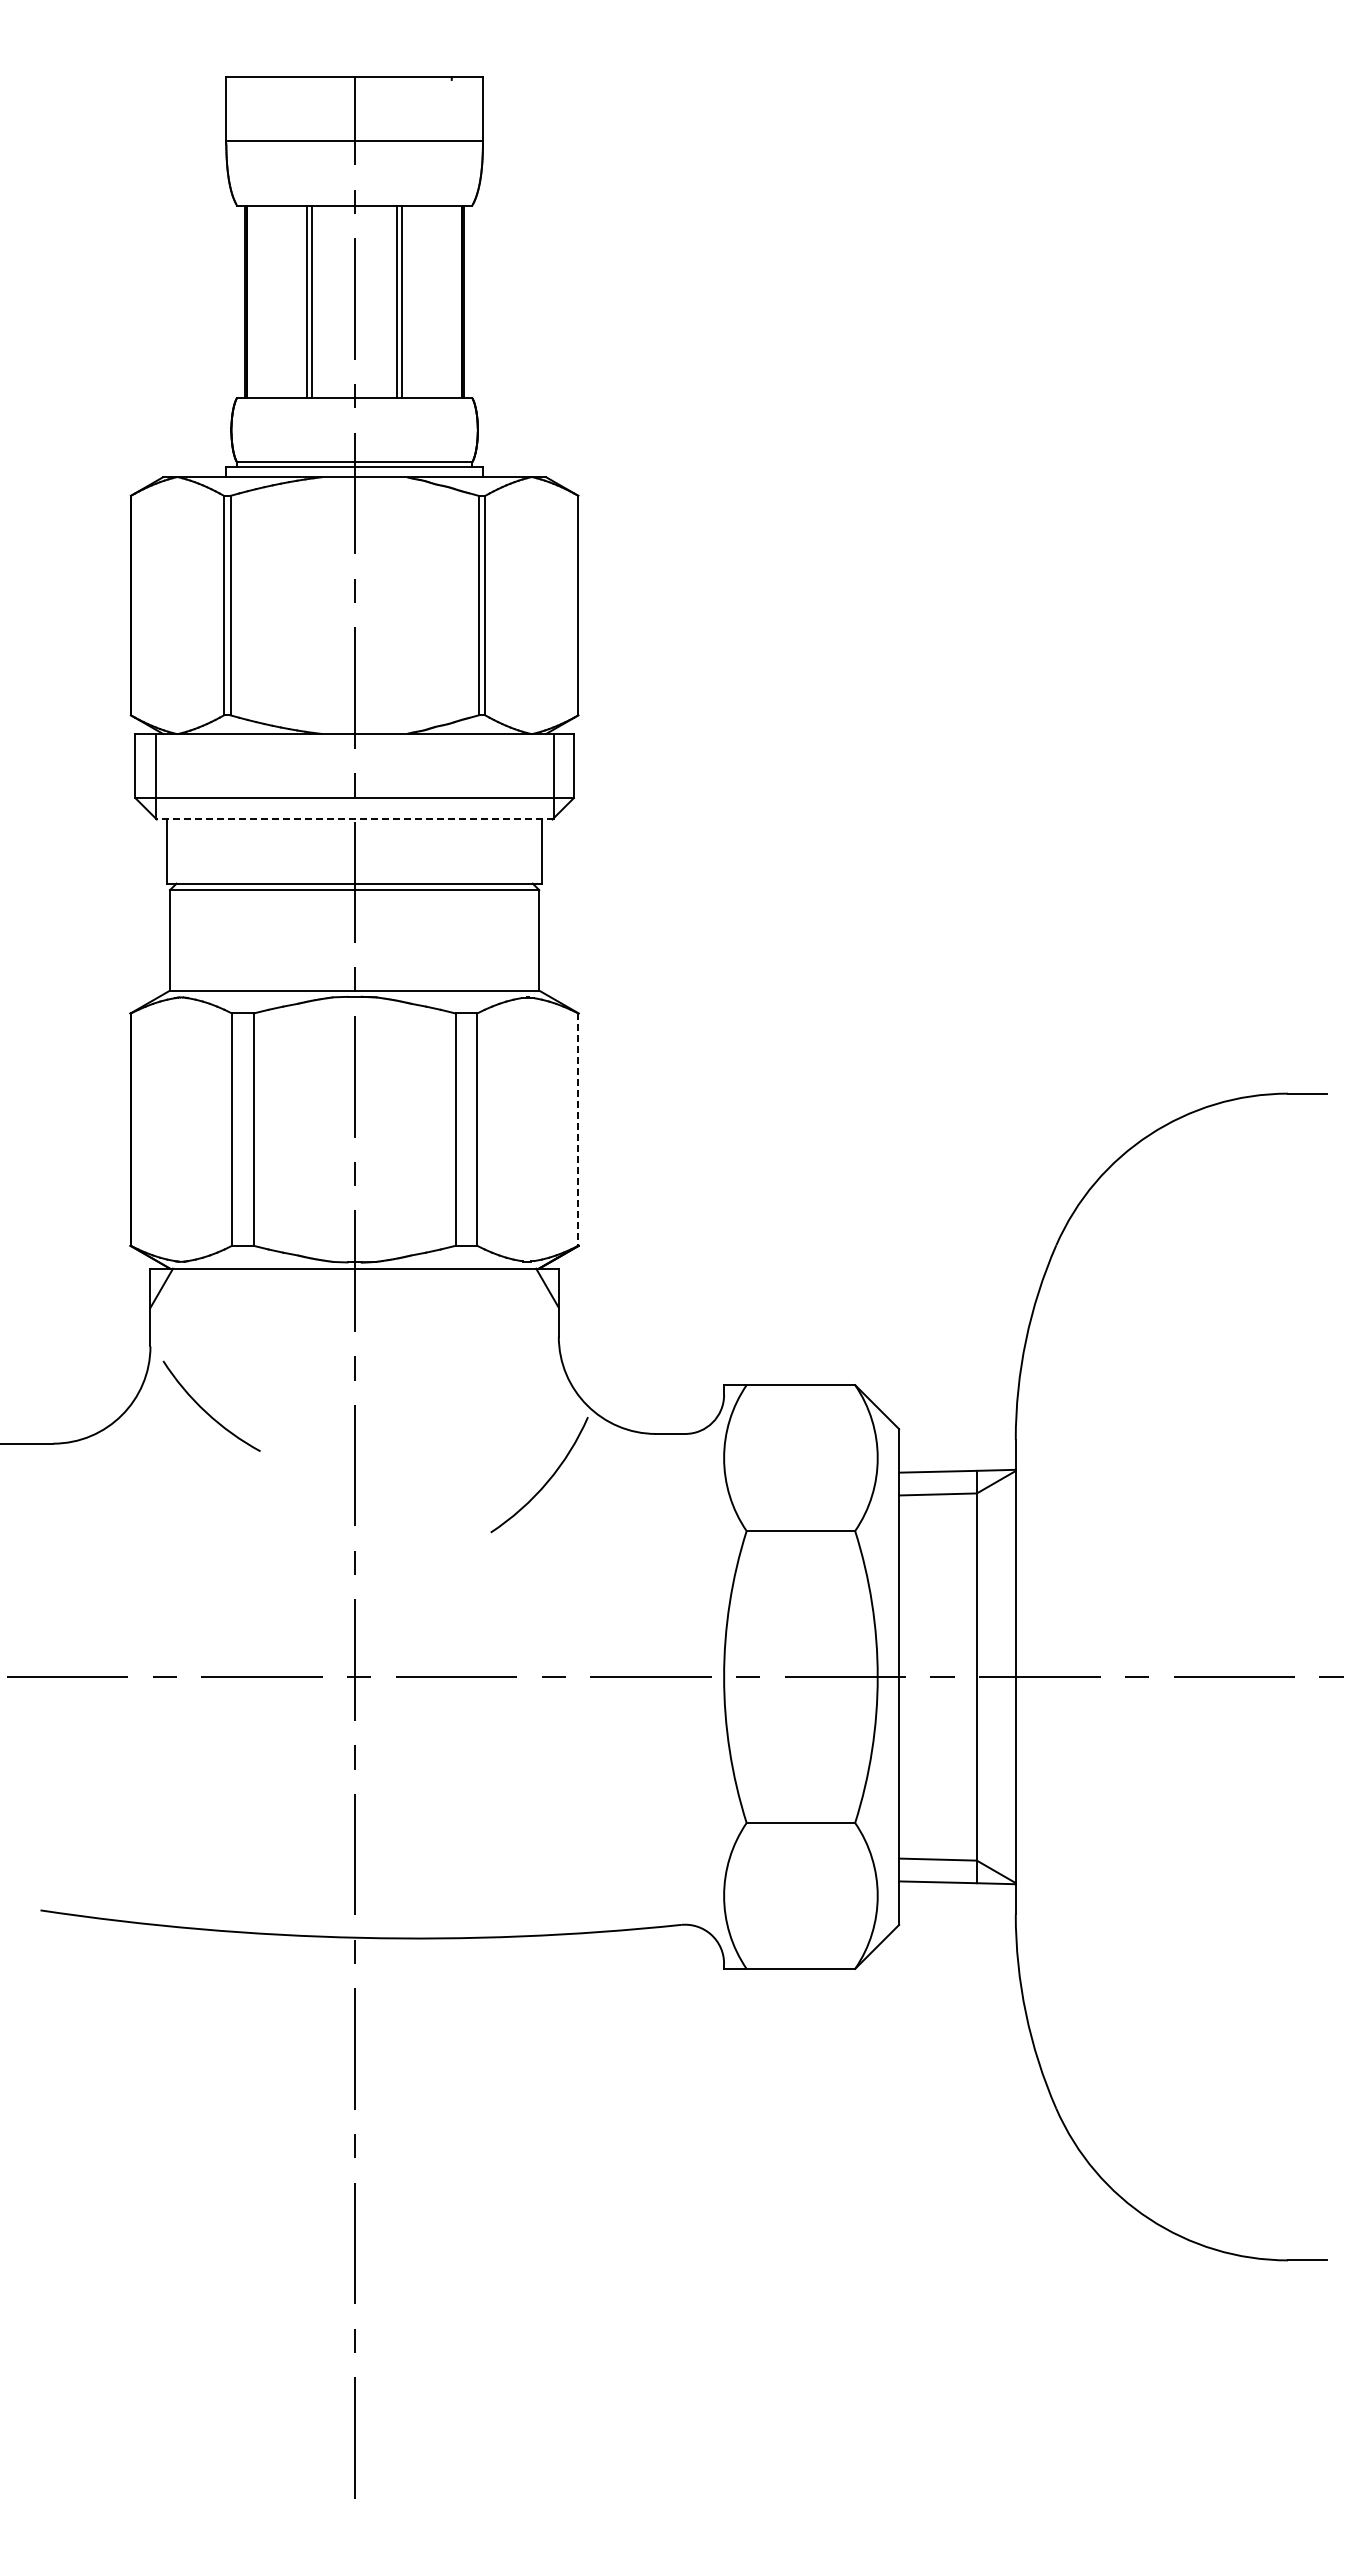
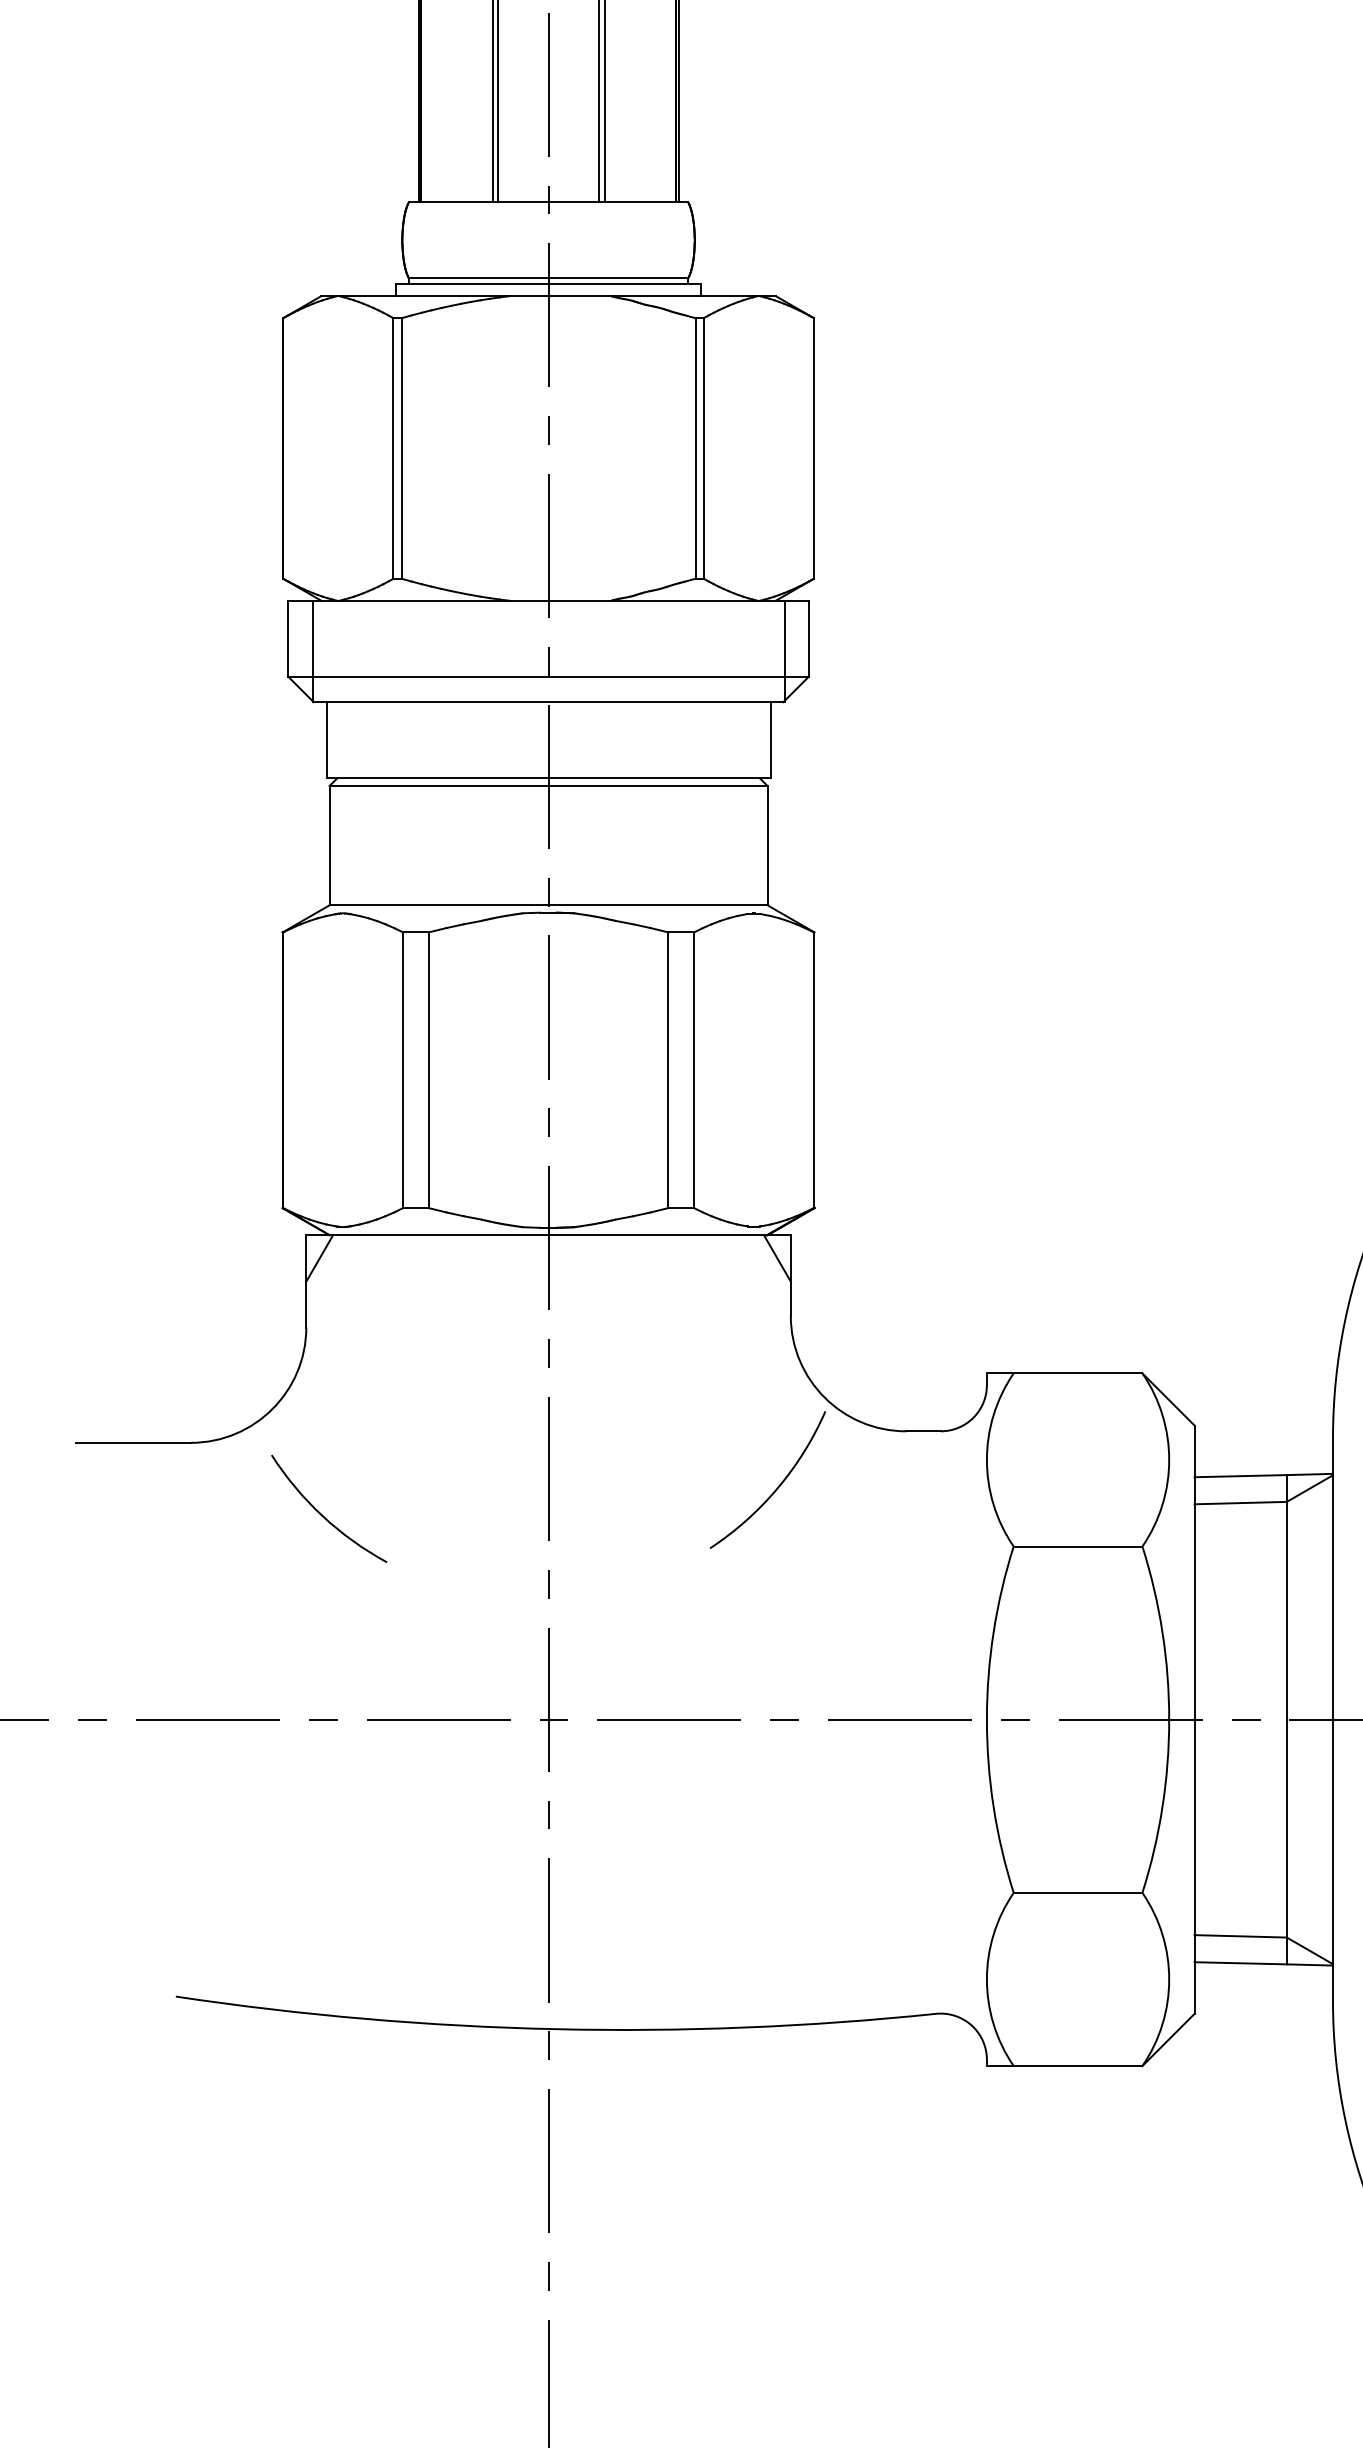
line: (354, 819) -> (548, 702), dashed -> solid
line: (578, 1130) -> (814, 1071), dashed -> solid
arc: (205, 1410) -> (321, 1513), moved

